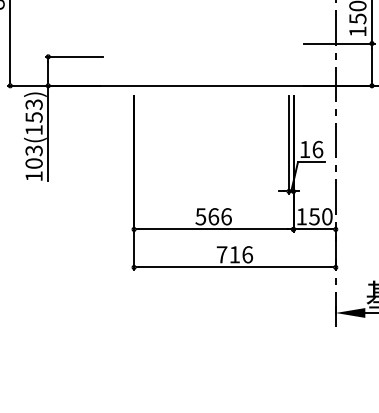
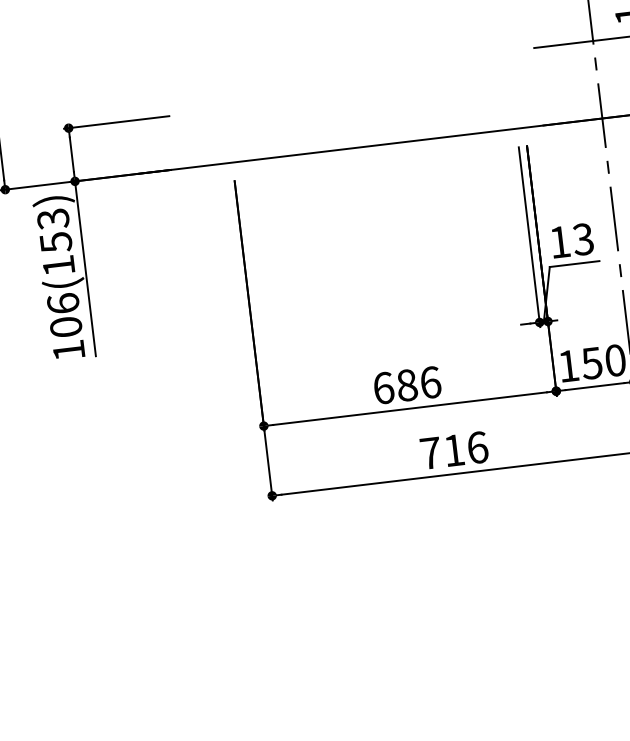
text: (317, 149) -> (582, 239), 16 -> 13
text: (33, 150) -> (62, 303), 103(153) -> 106(153)
text: (207, 216) -> (395, 386), 566 -> 686

